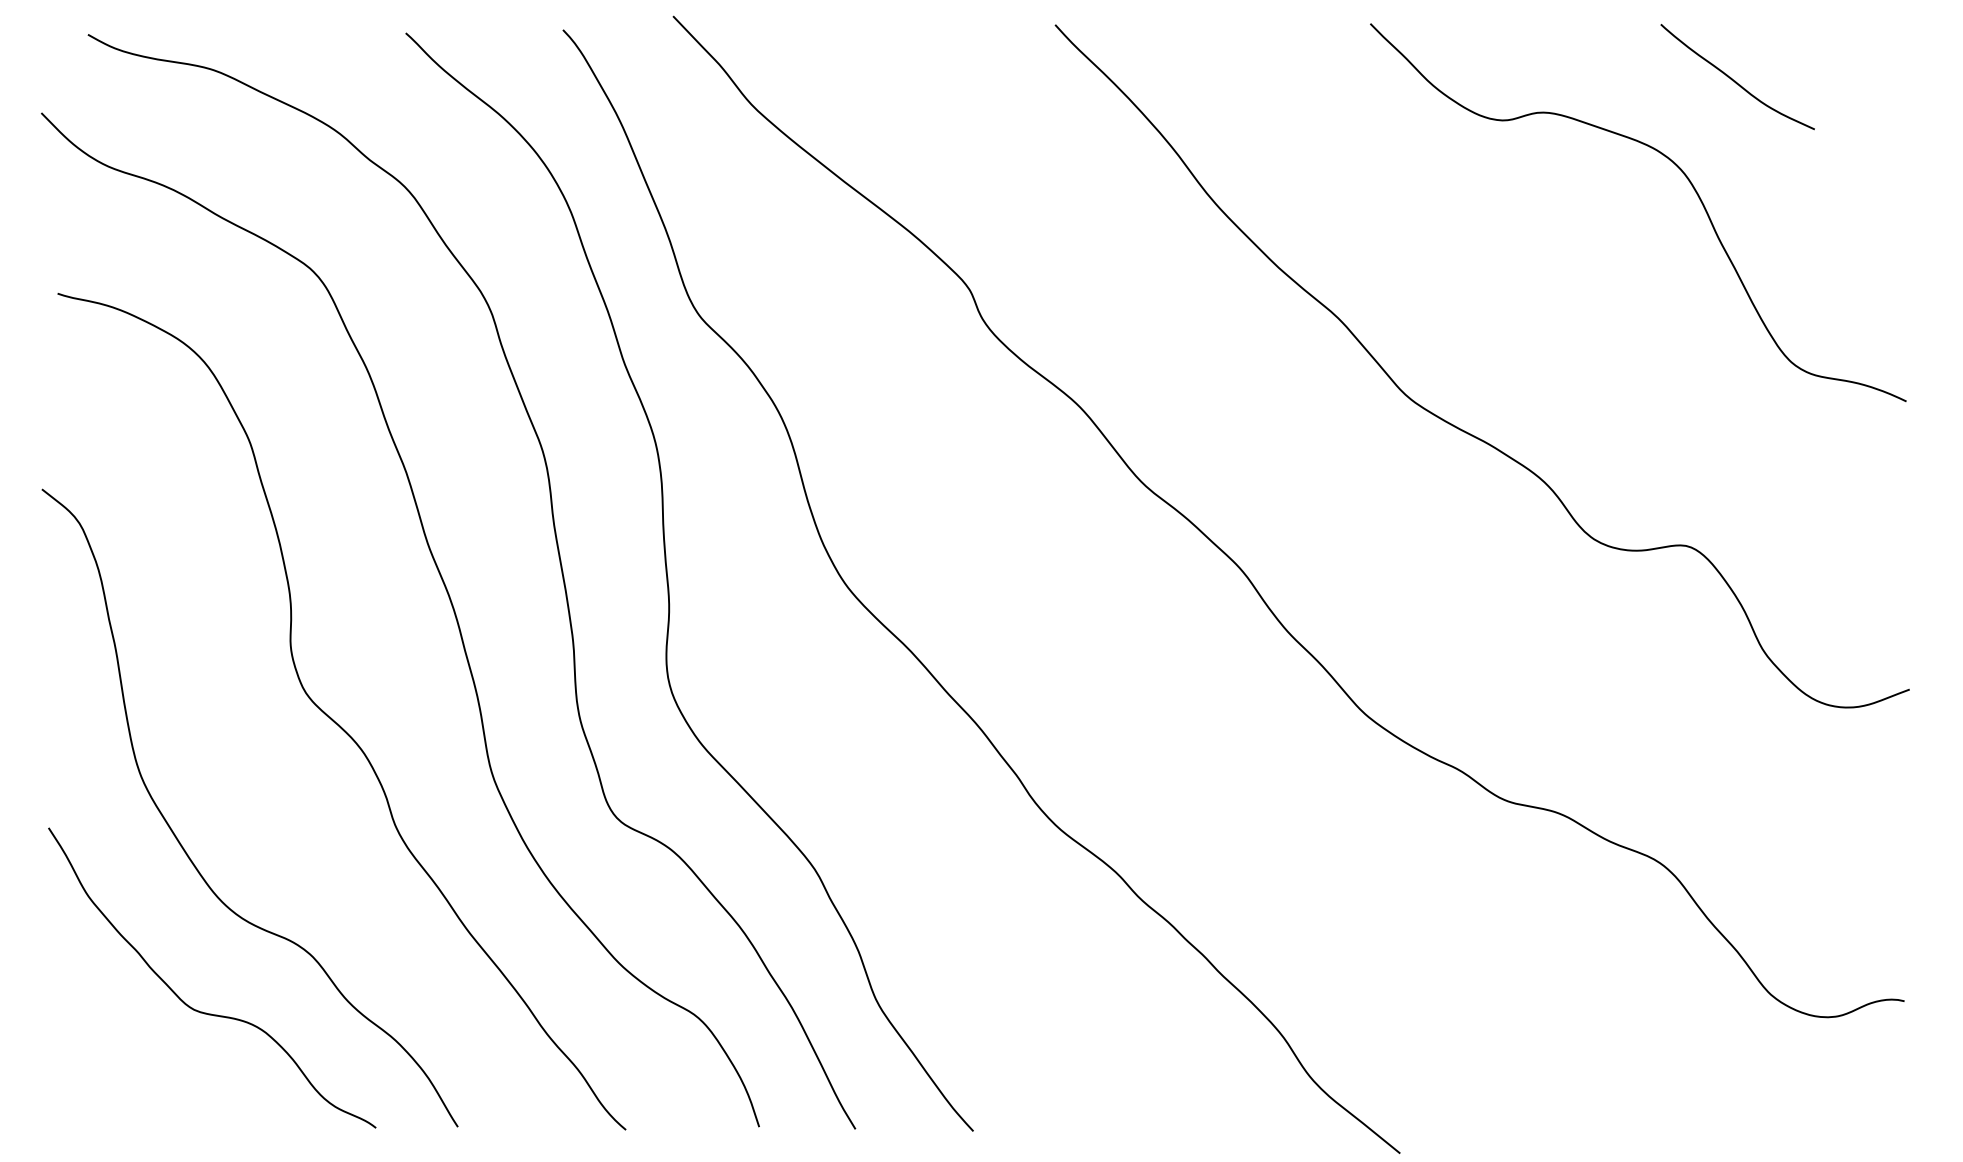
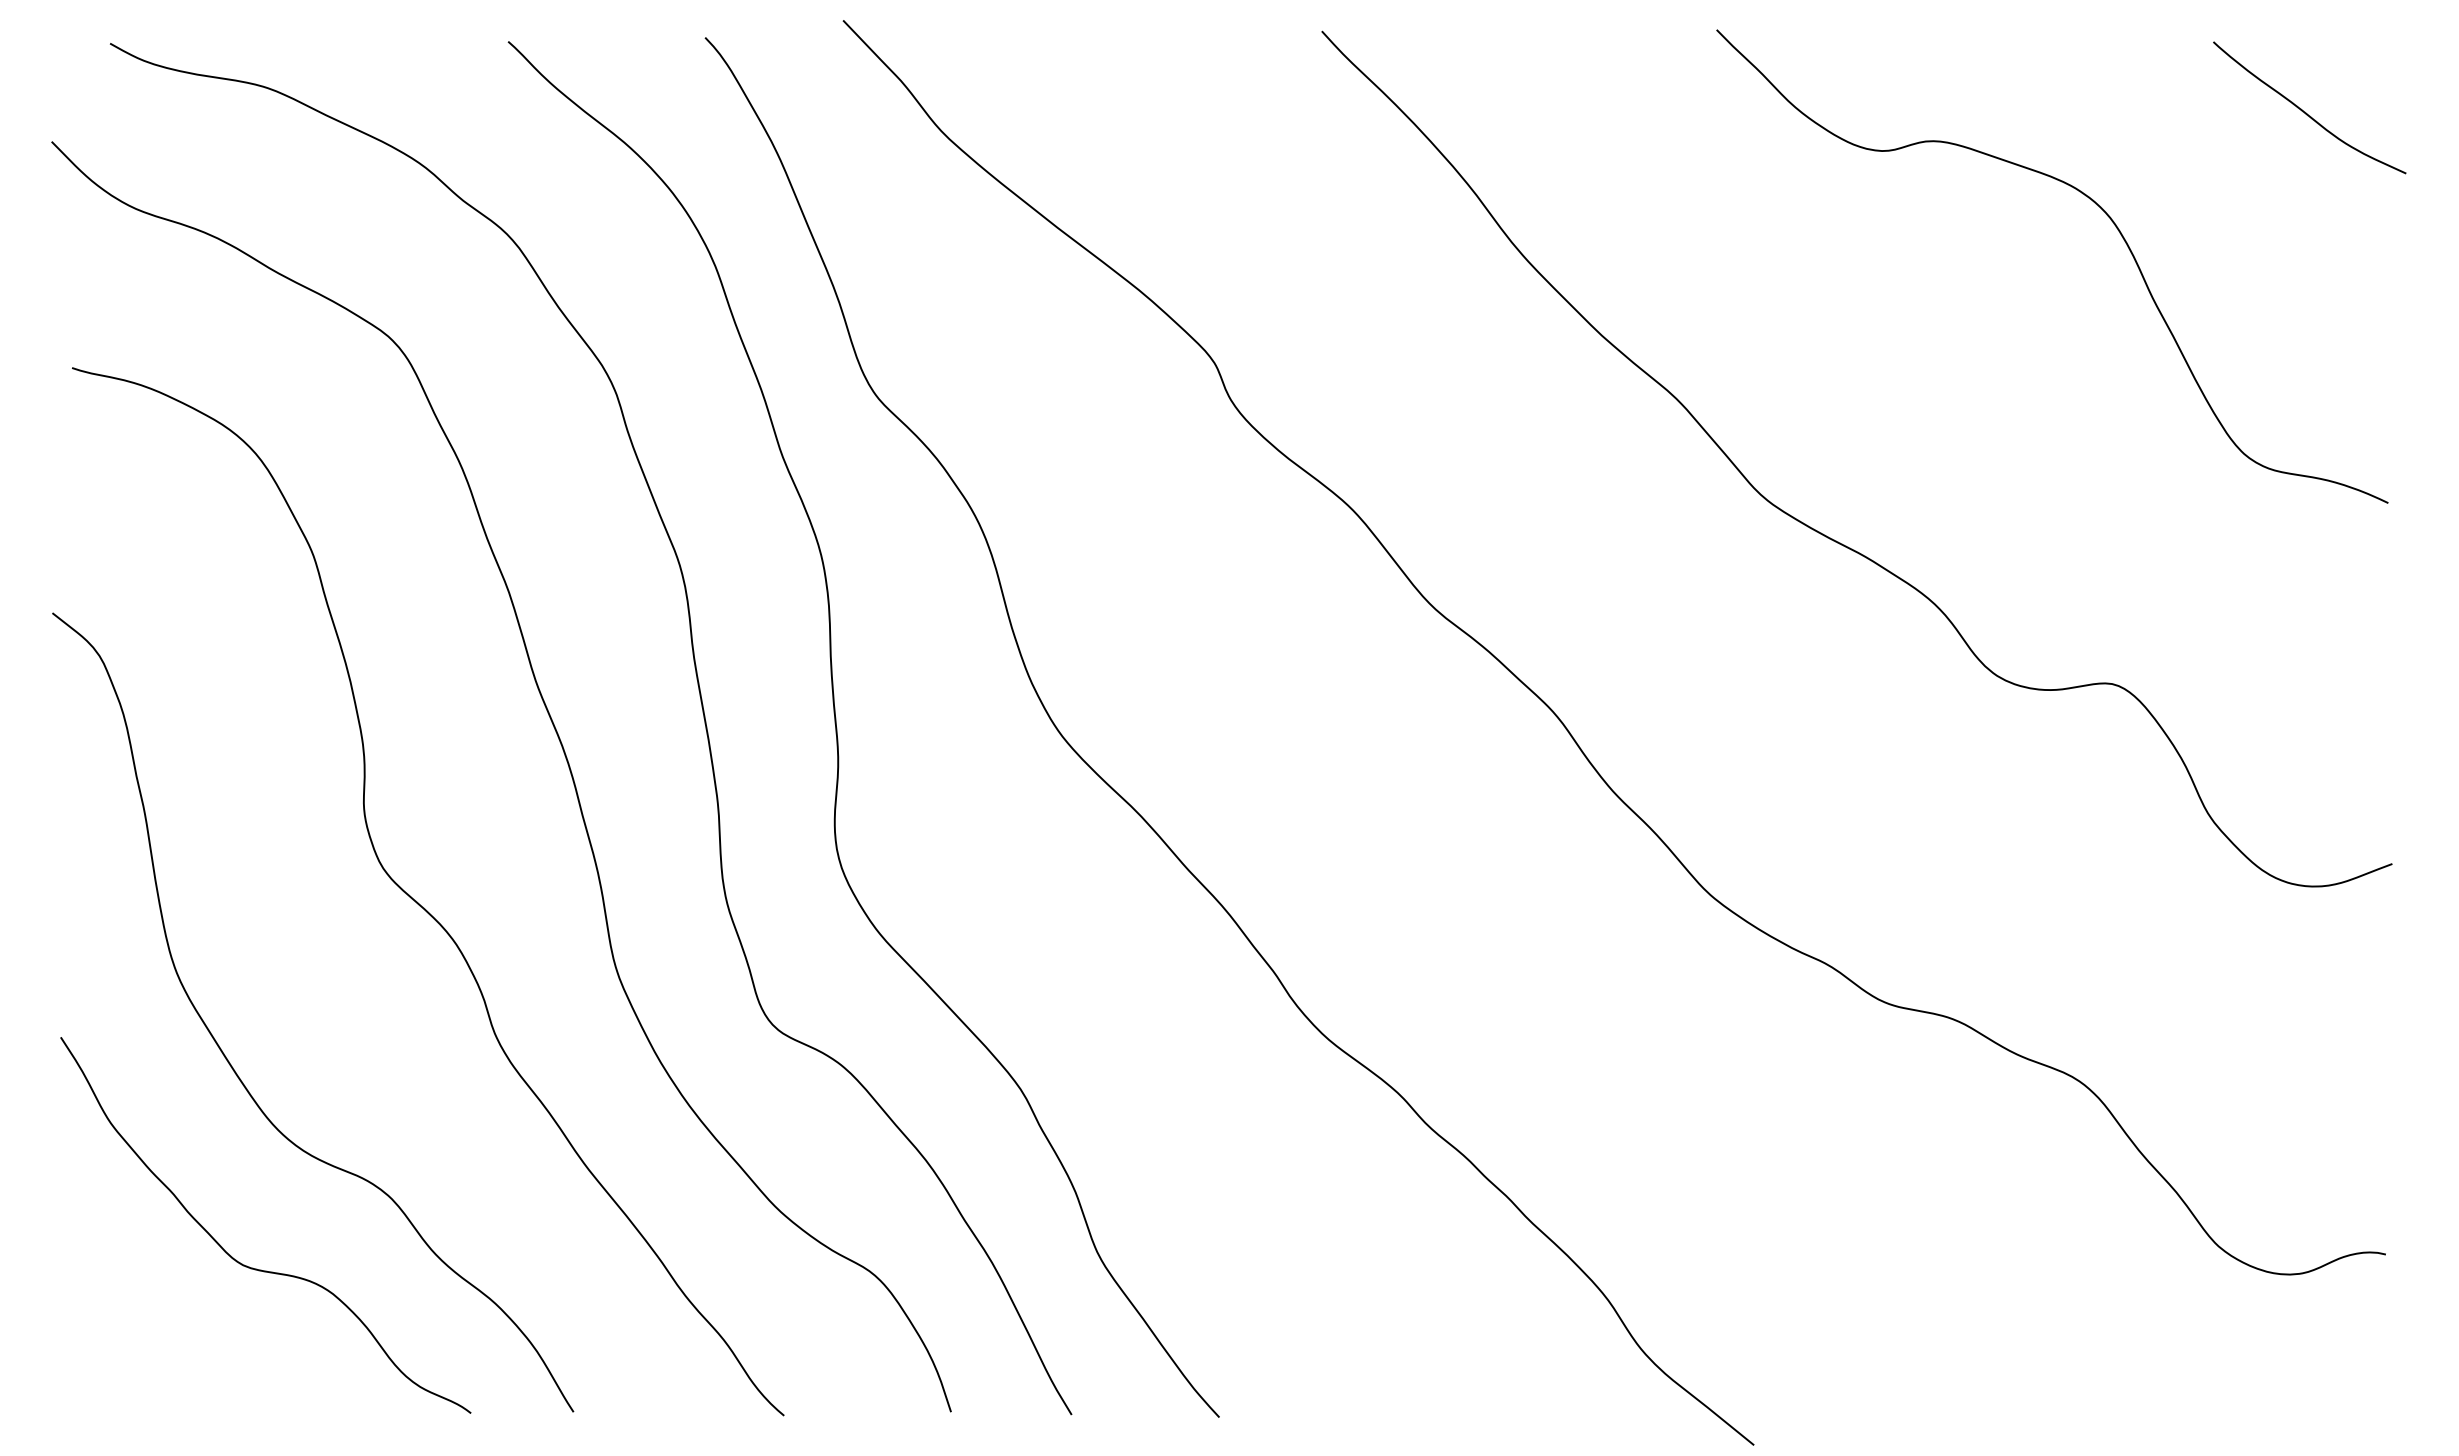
curve: (1735, 80) -> (2306, 112), moved

